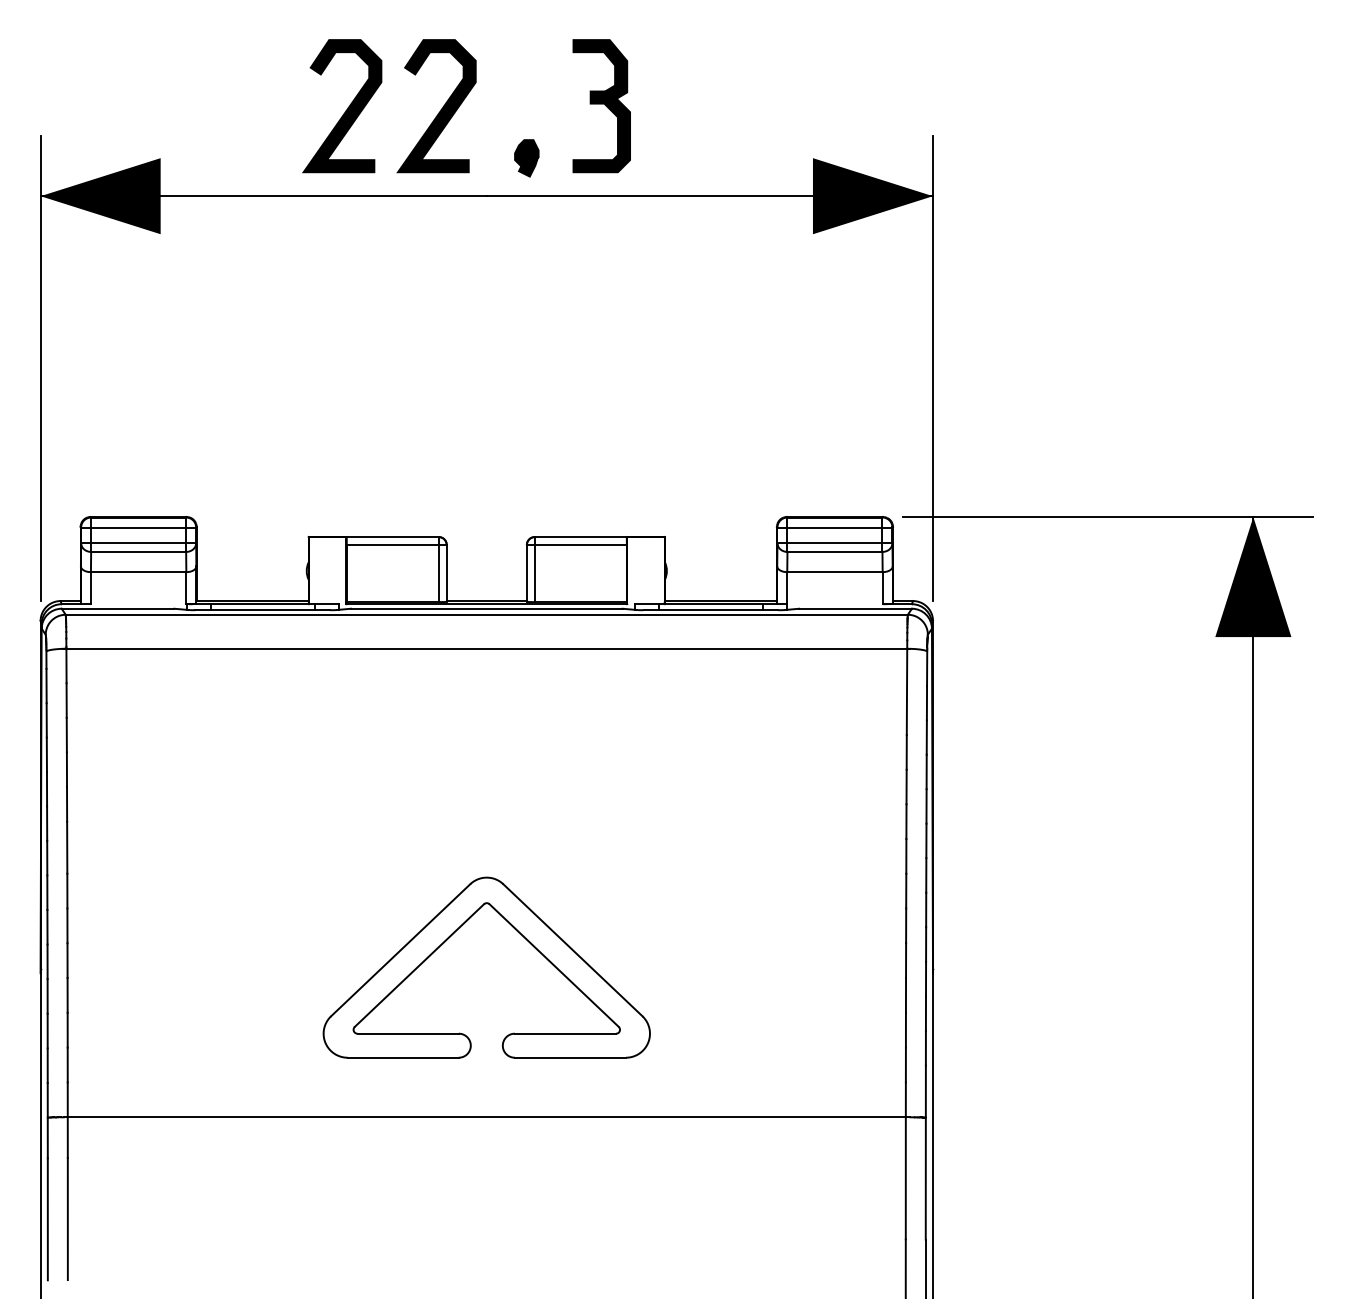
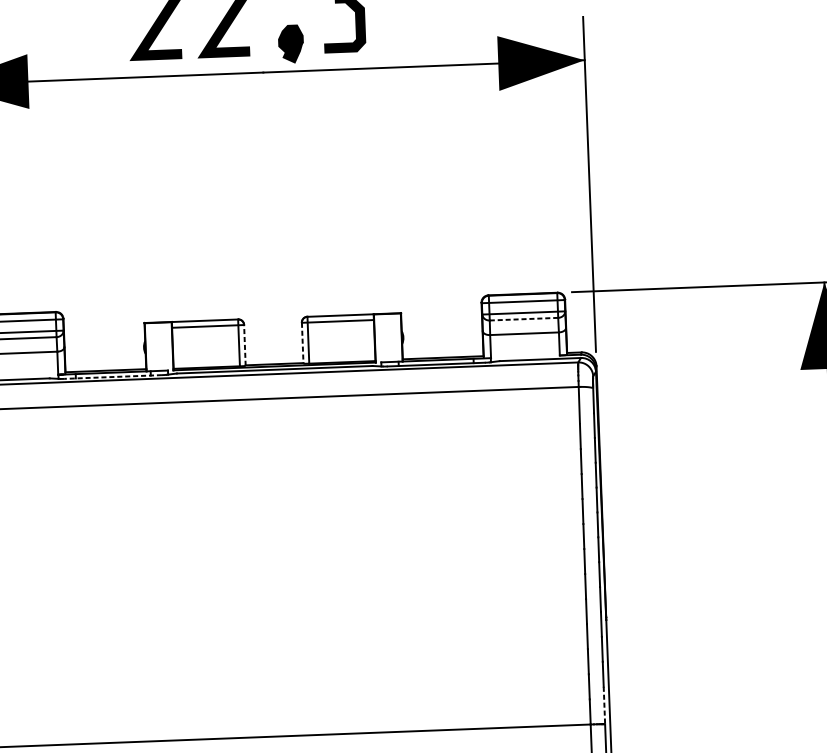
part: (526, 158) -> (290, 44), size x1.4
line: (834, 551) -> (523, 318), solid -> dashed
line: (446, 572) -> (244, 344), solid -> dashed
line: (526, 573) -> (302, 343), solid -> dashed
line: (262, 610) -> (113, 377), solid -> dashed
part: (453, 934) -> (259, 605), removed
line: (925, 1091) -> (604, 705), solid -> dashed

